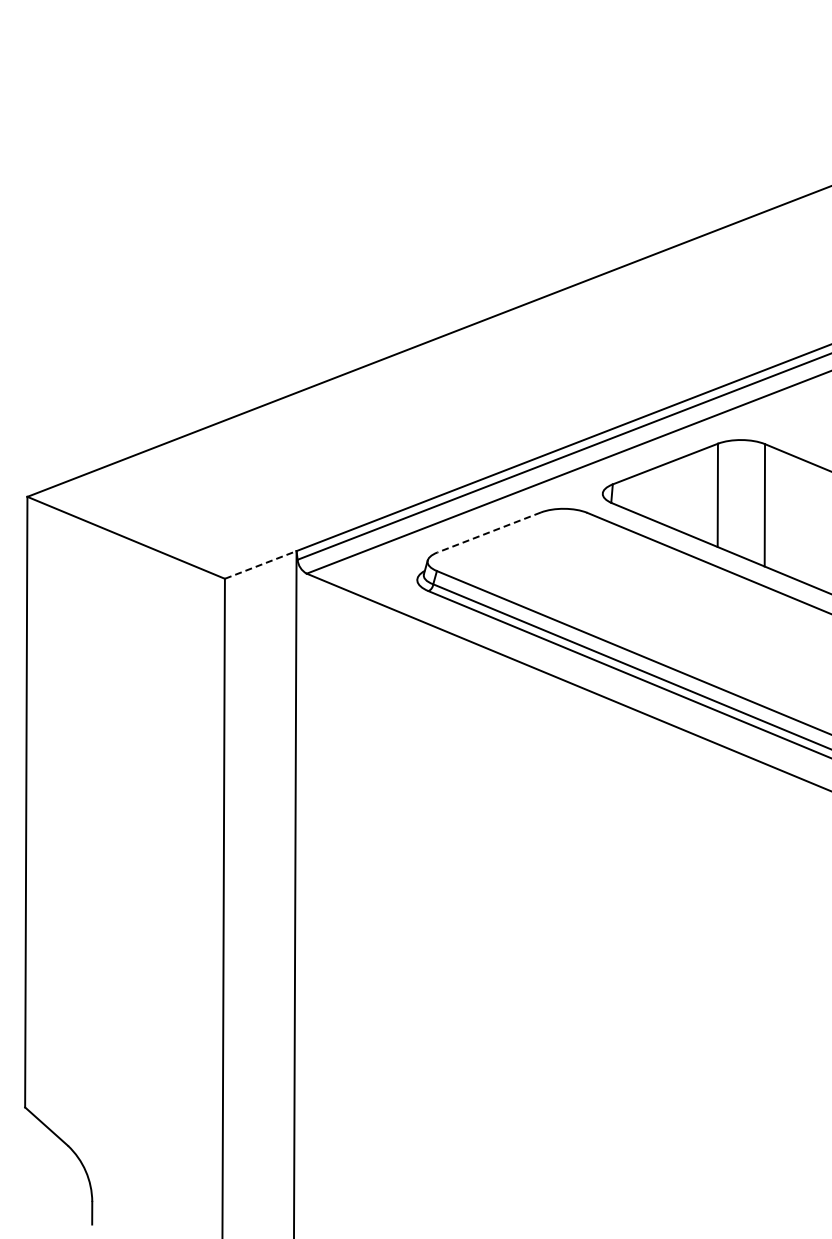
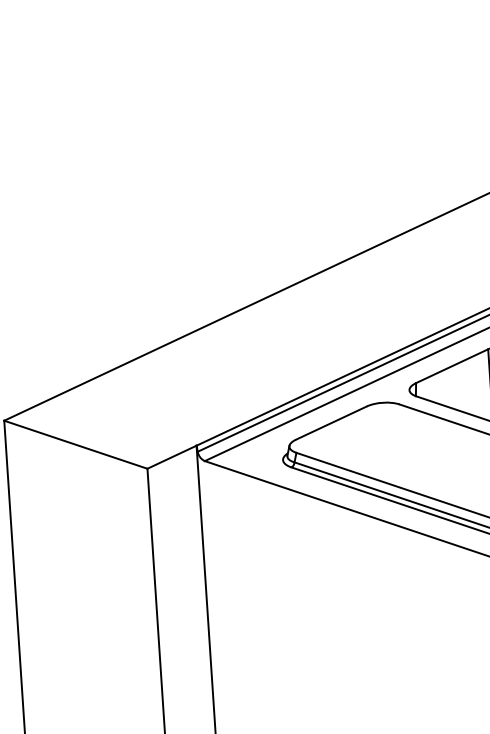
line: (488, 532) -> (330, 423), dashed -> solid
line: (261, 564) -> (172, 456), dashed -> solid

